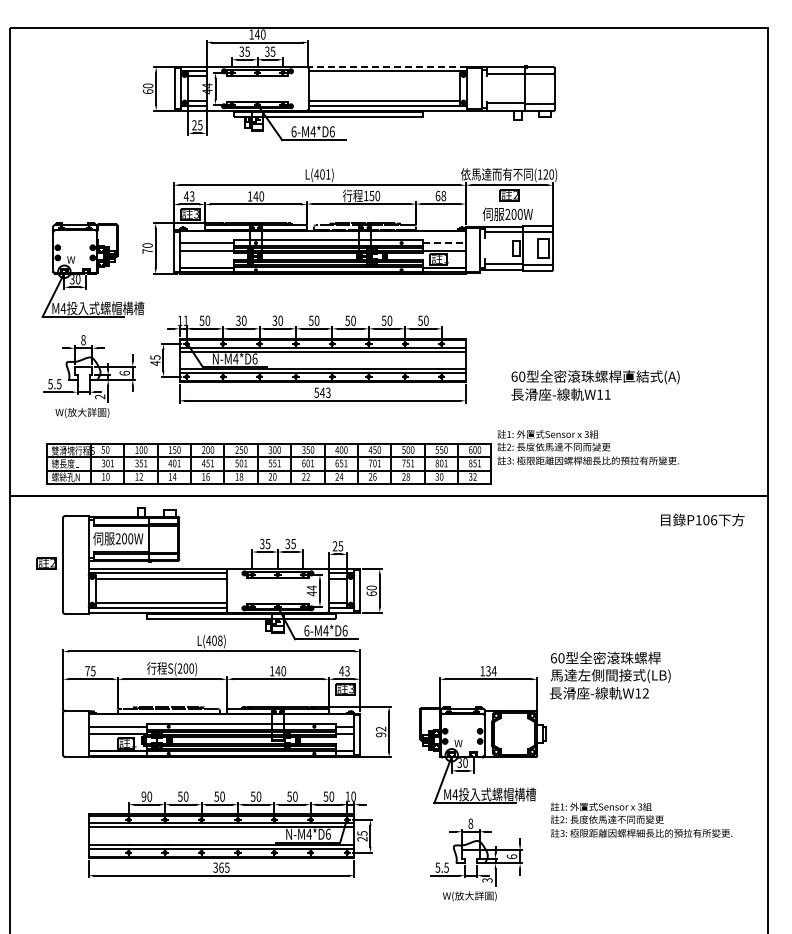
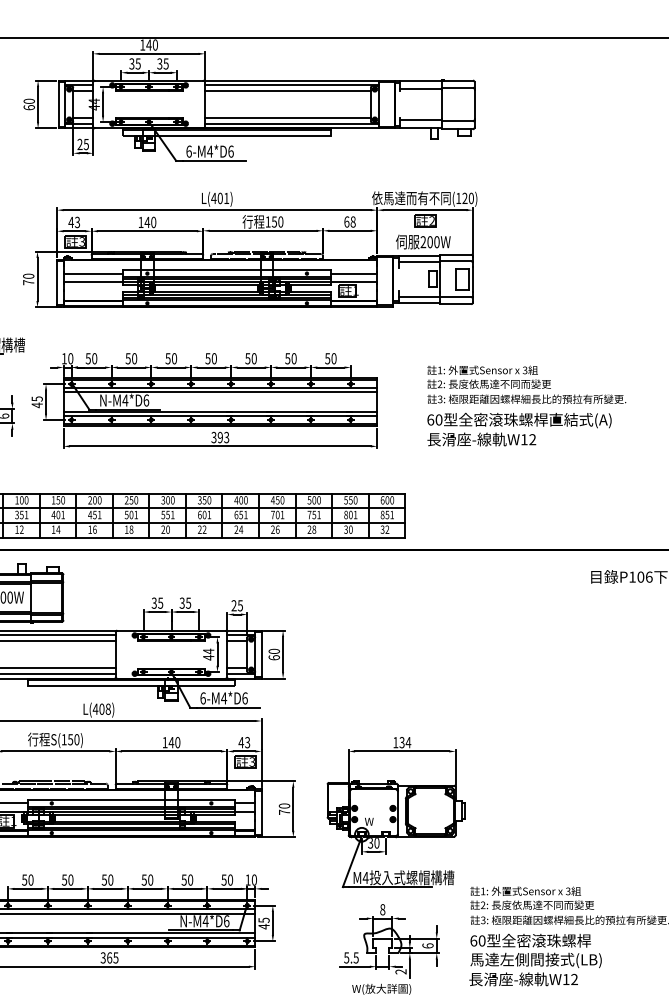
line: (386, 66) -> (290, 80), dashed -> solid
line: (383, 76) -> (287, 91), added
line: (445, 243) -> (355, 274), dashed -> solid
text: (238, 319) -> (128, 357), 30 -> 50
text: (185, 320) -> (70, 358), 11 -> 10
text: (274, 320) -> (167, 358), 30 -> 50
text: (319, 392) -> (217, 437), 543 -> 393
text: (607, 394) -> (532, 439), W11 -> W12
text: (587, 447) -> (525, 384), moved
text: (182, 668) -> (66, 739), (200) -> (150)
text: (609, 675) -> (534, 959), moved
text: (381, 731) -> (284, 808), 92 -> 70
text: (143, 796) -> (24, 879), 90 -> 50
text: (362, 838) -> (264, 925), 25 -> 45
text: (487, 880) -> (401, 971), 3 -> 2

